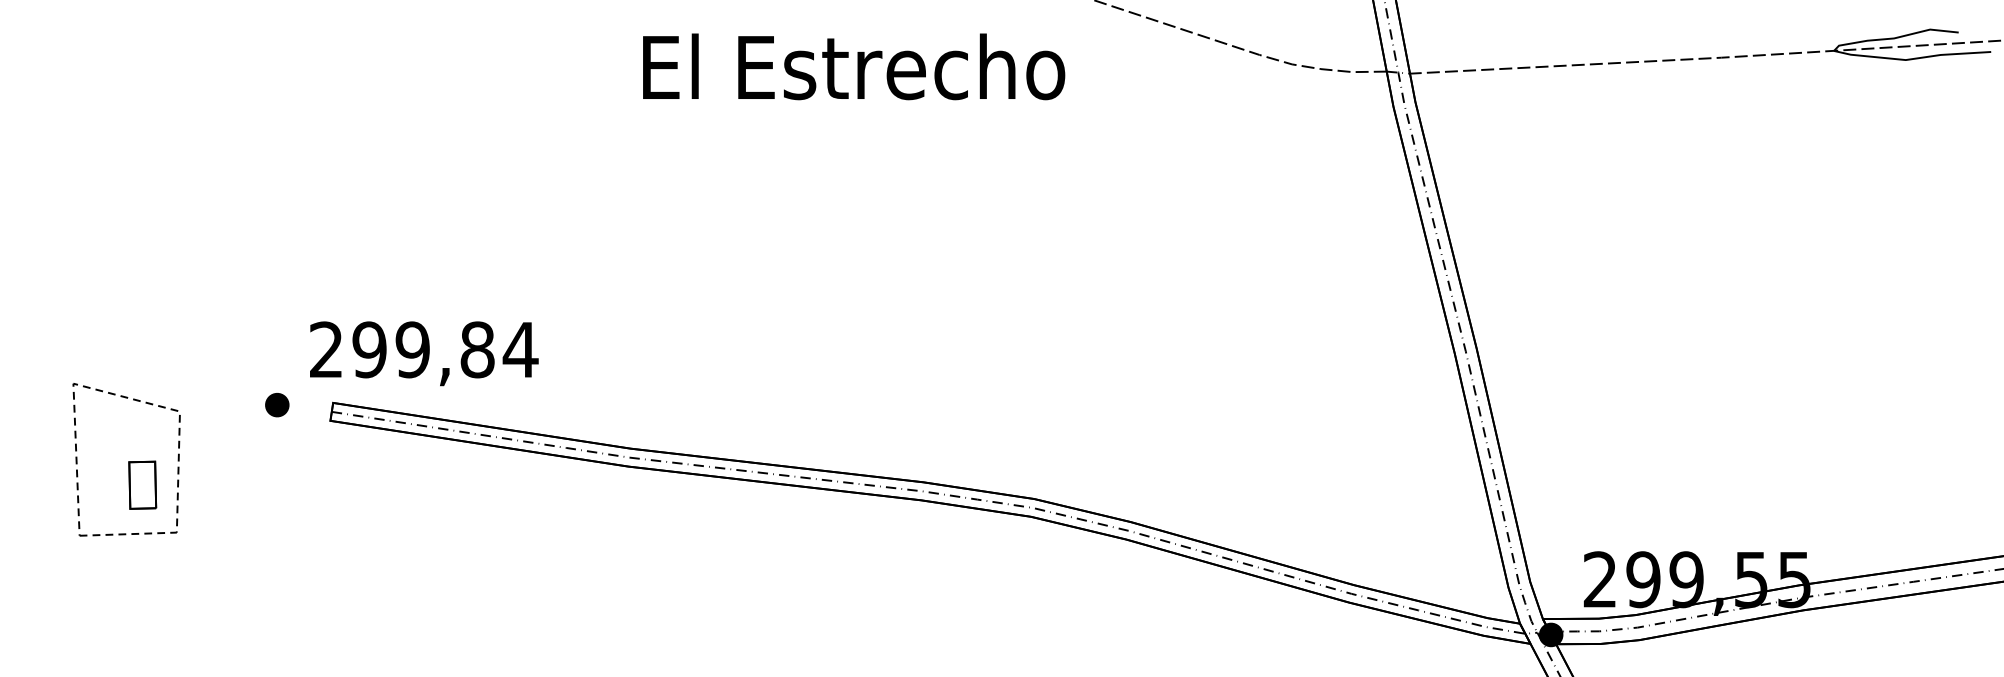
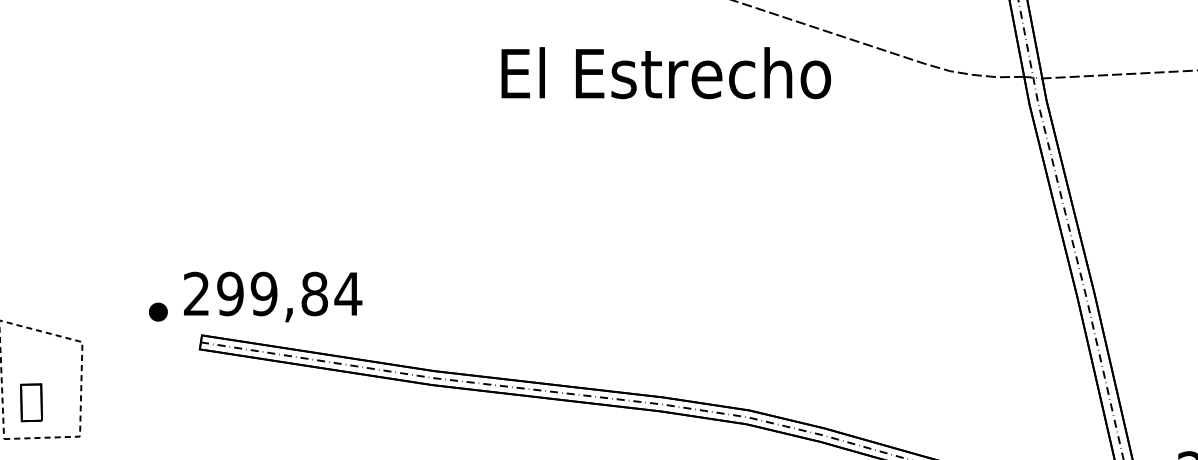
text: (854, 66) -> (666, 72), moved
part: (277, 405) -> (158, 312), moved
part: (142, 484) -> (31, 402), moved

